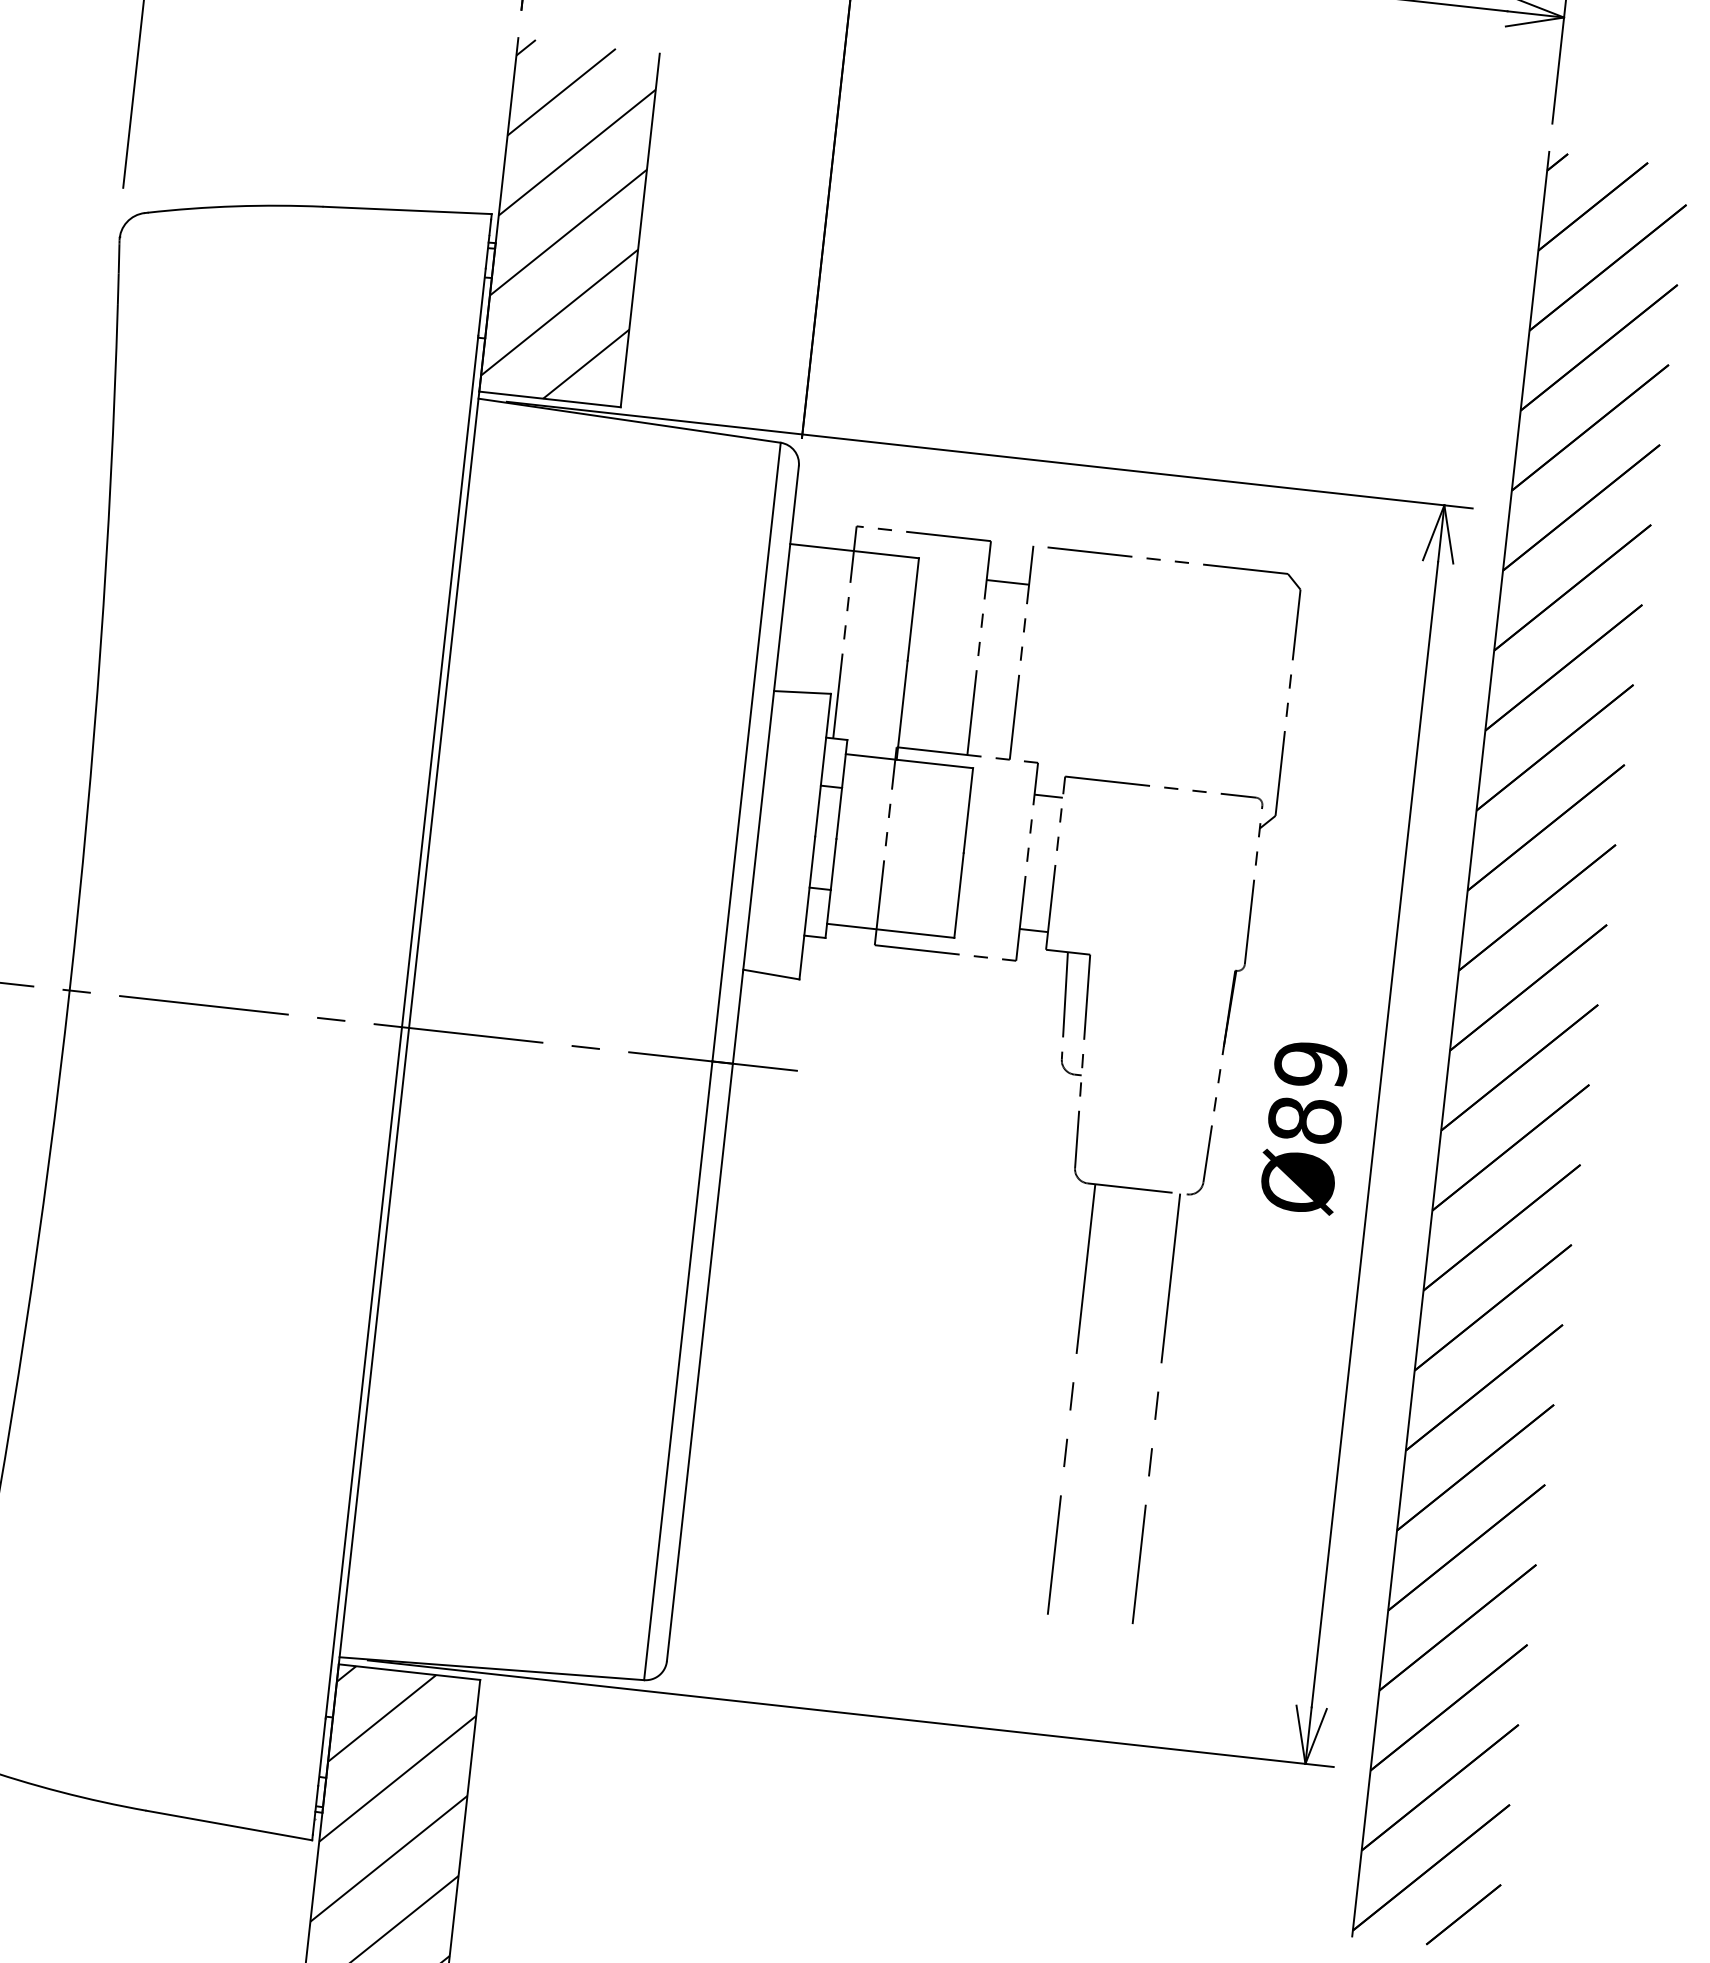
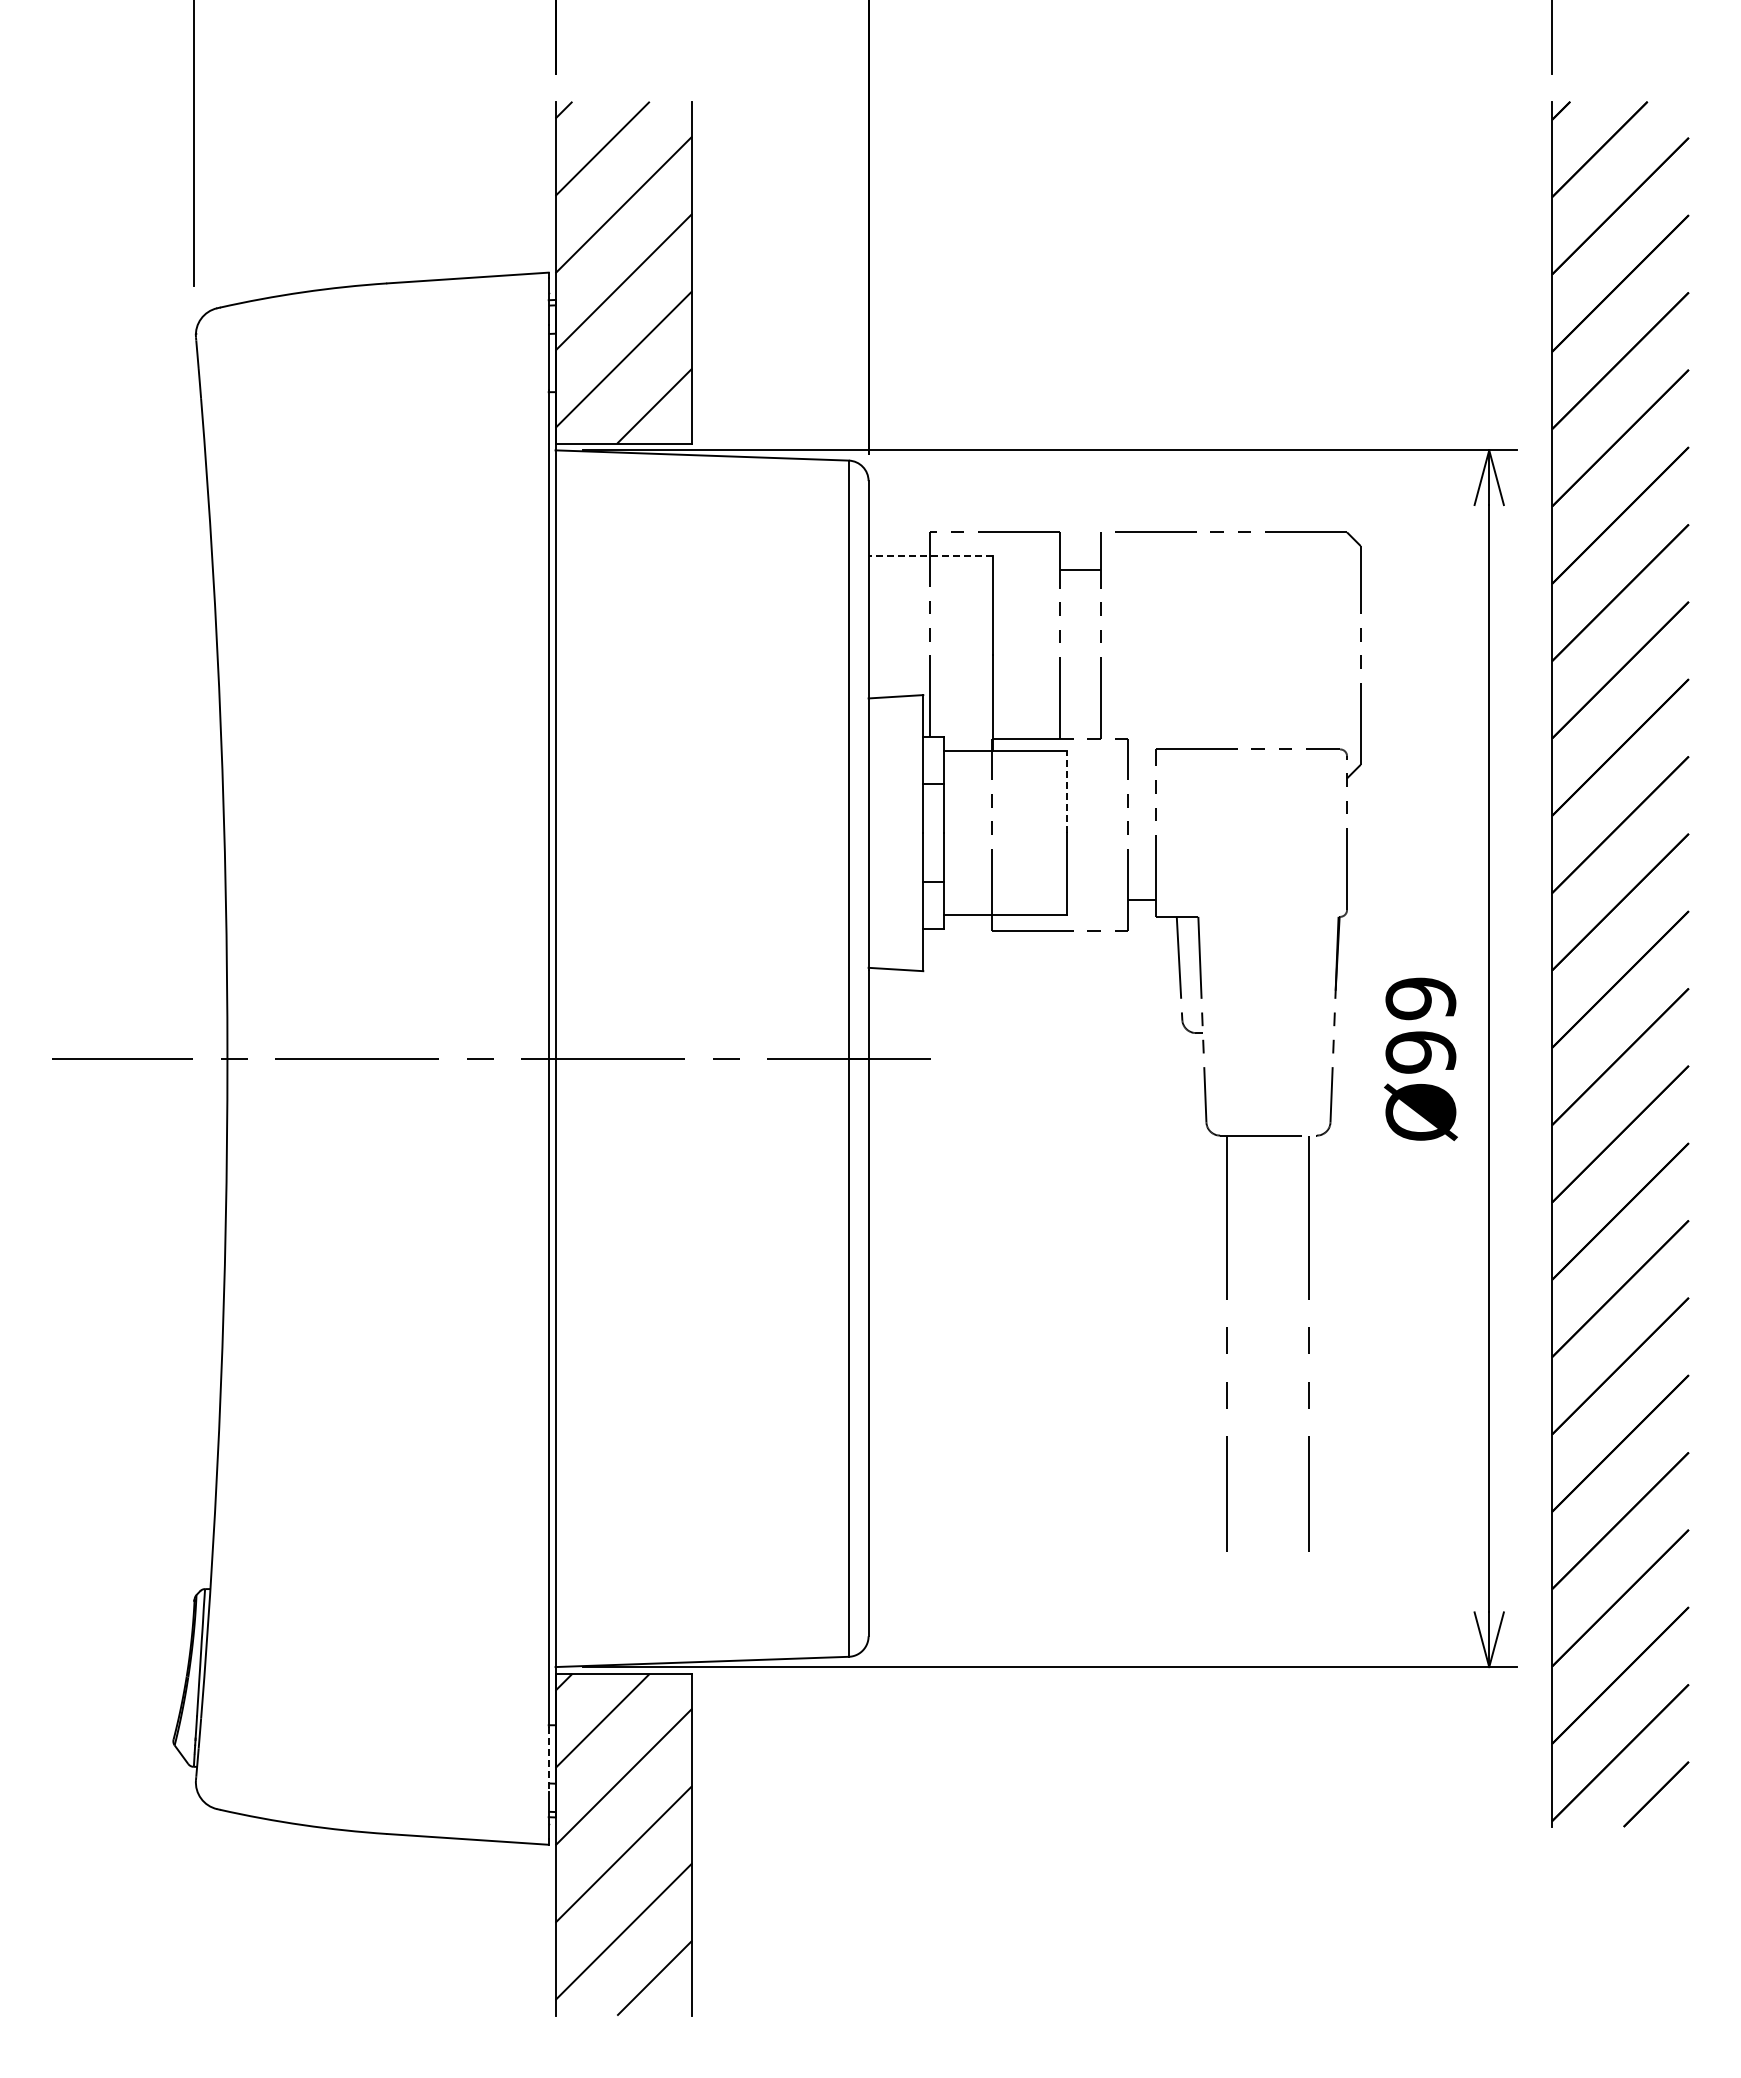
line: (854, 551) -> (930, 556), solid -> dashed
line: (1048, 795) -> (1141, 769), removed
line: (968, 809) -> (1066, 791), solid -> dashed
text: (1304, 1120) -> (1420, 1052), Ø89 -> Ø99
line: (321, 1752) -> (548, 1759), solid -> dashed

